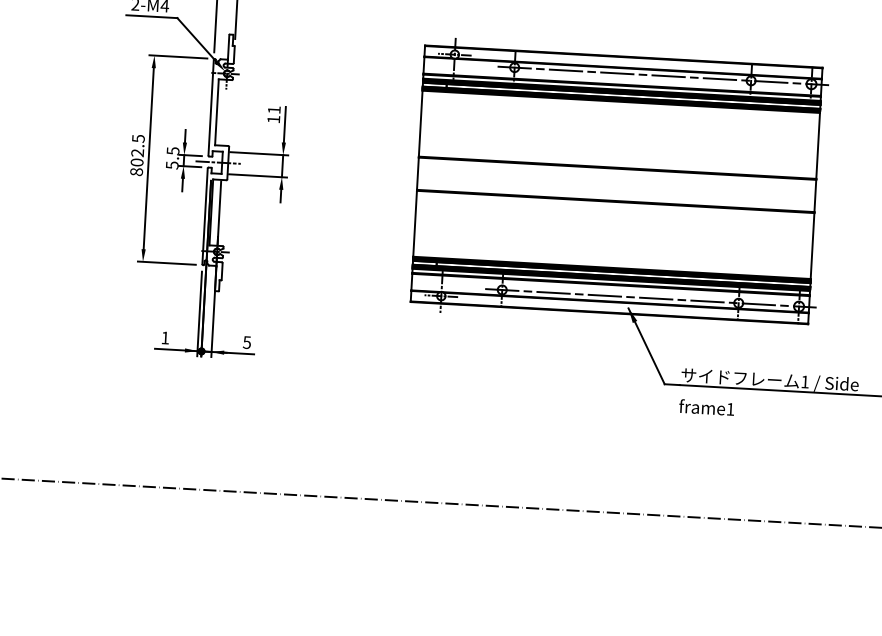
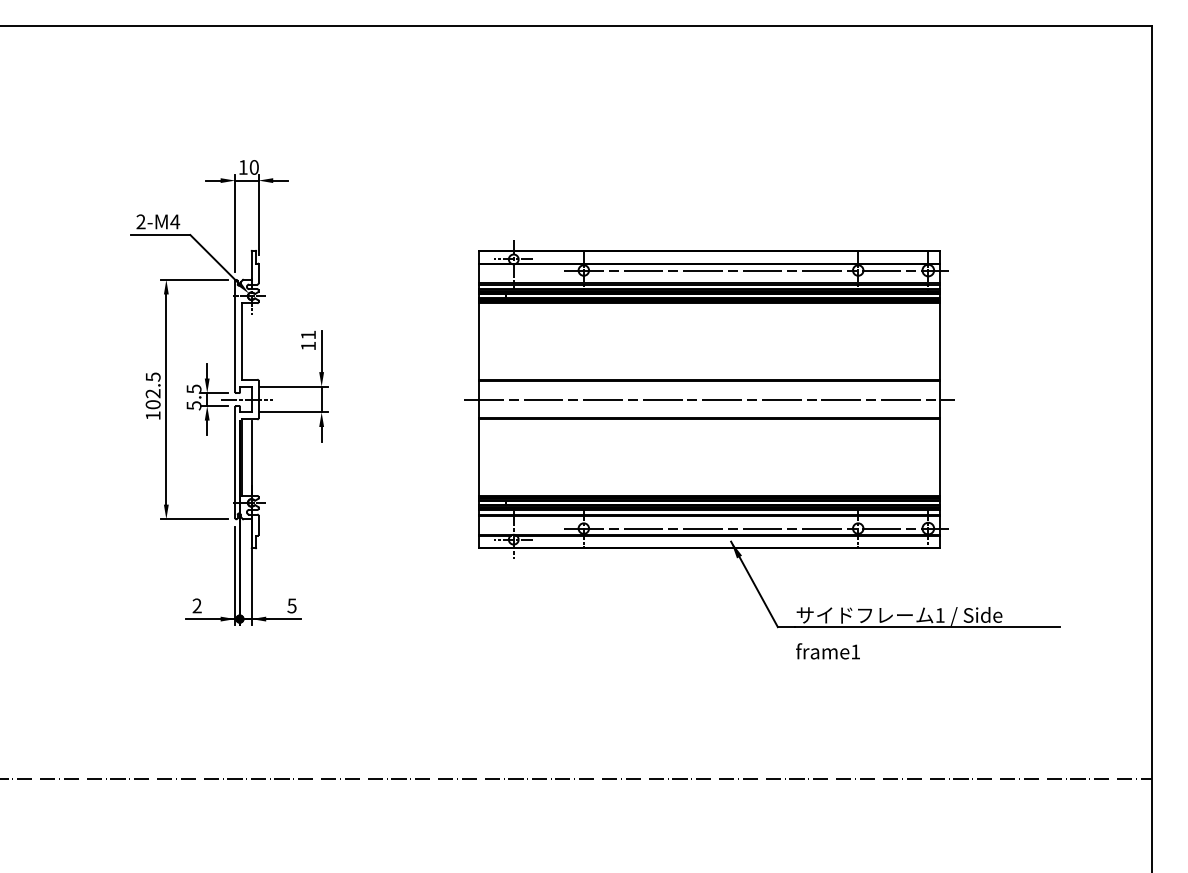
text: (136, 171) -> (152, 415), 802.5 -> 102.5
line: (616, 184) -> (709, 399), added
text: (164, 337) -> (196, 605), 1 -> 2

